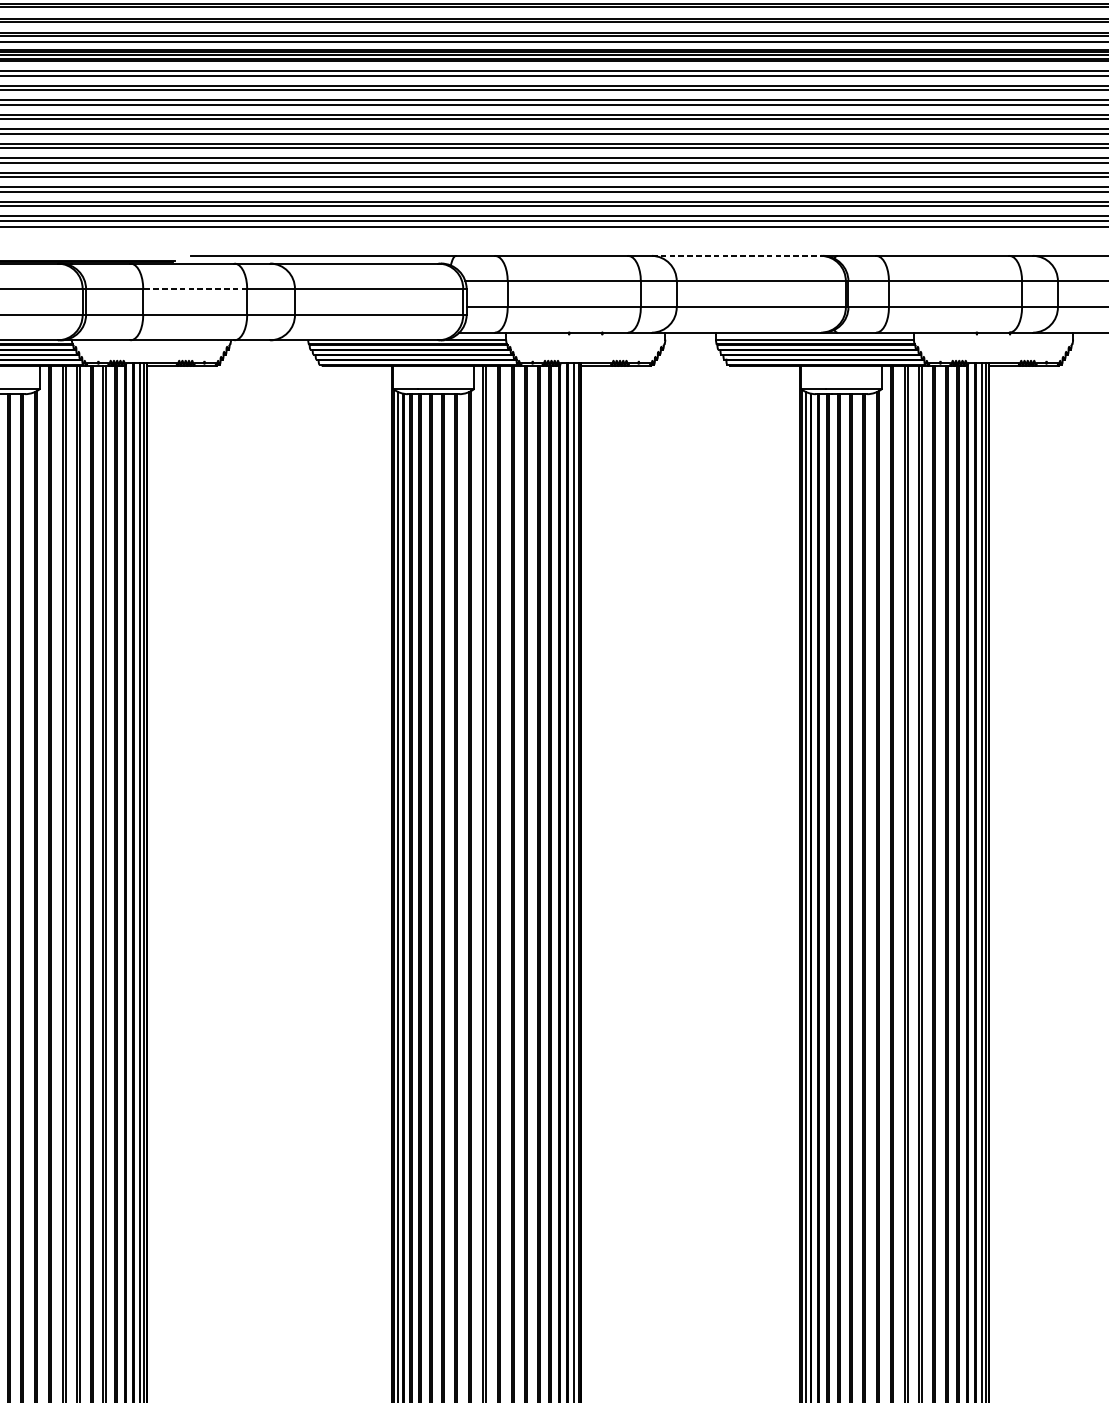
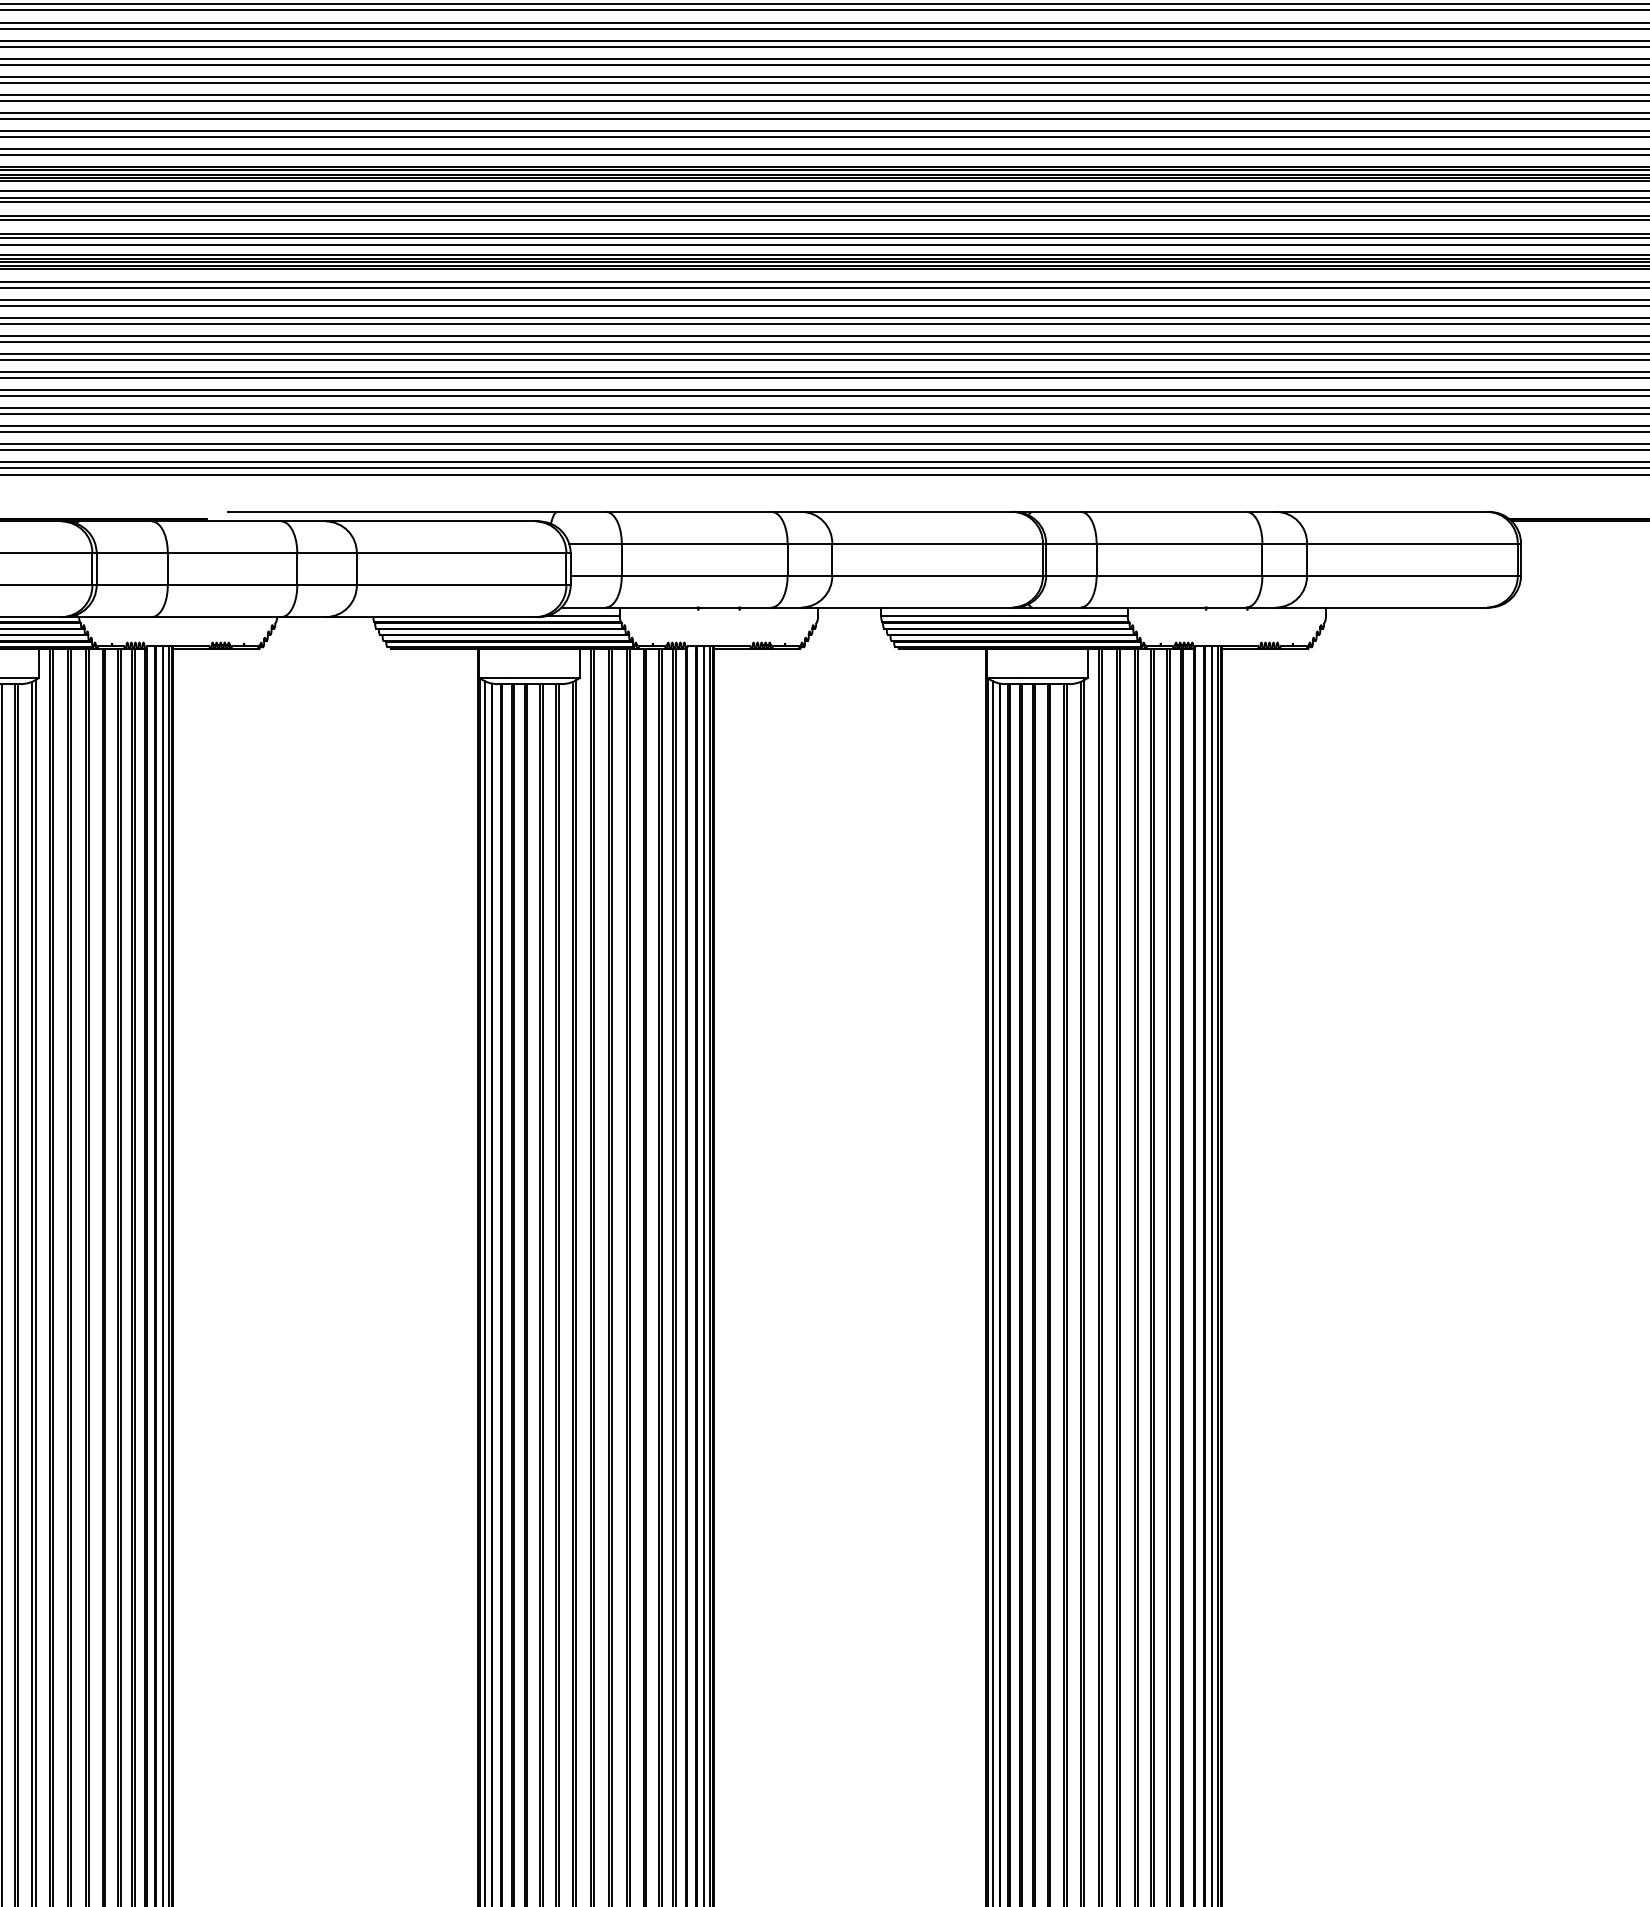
line: (737, 255) -> (907, 511), dashed -> solid
line: (195, 289) -> (232, 553), dashed -> solid

